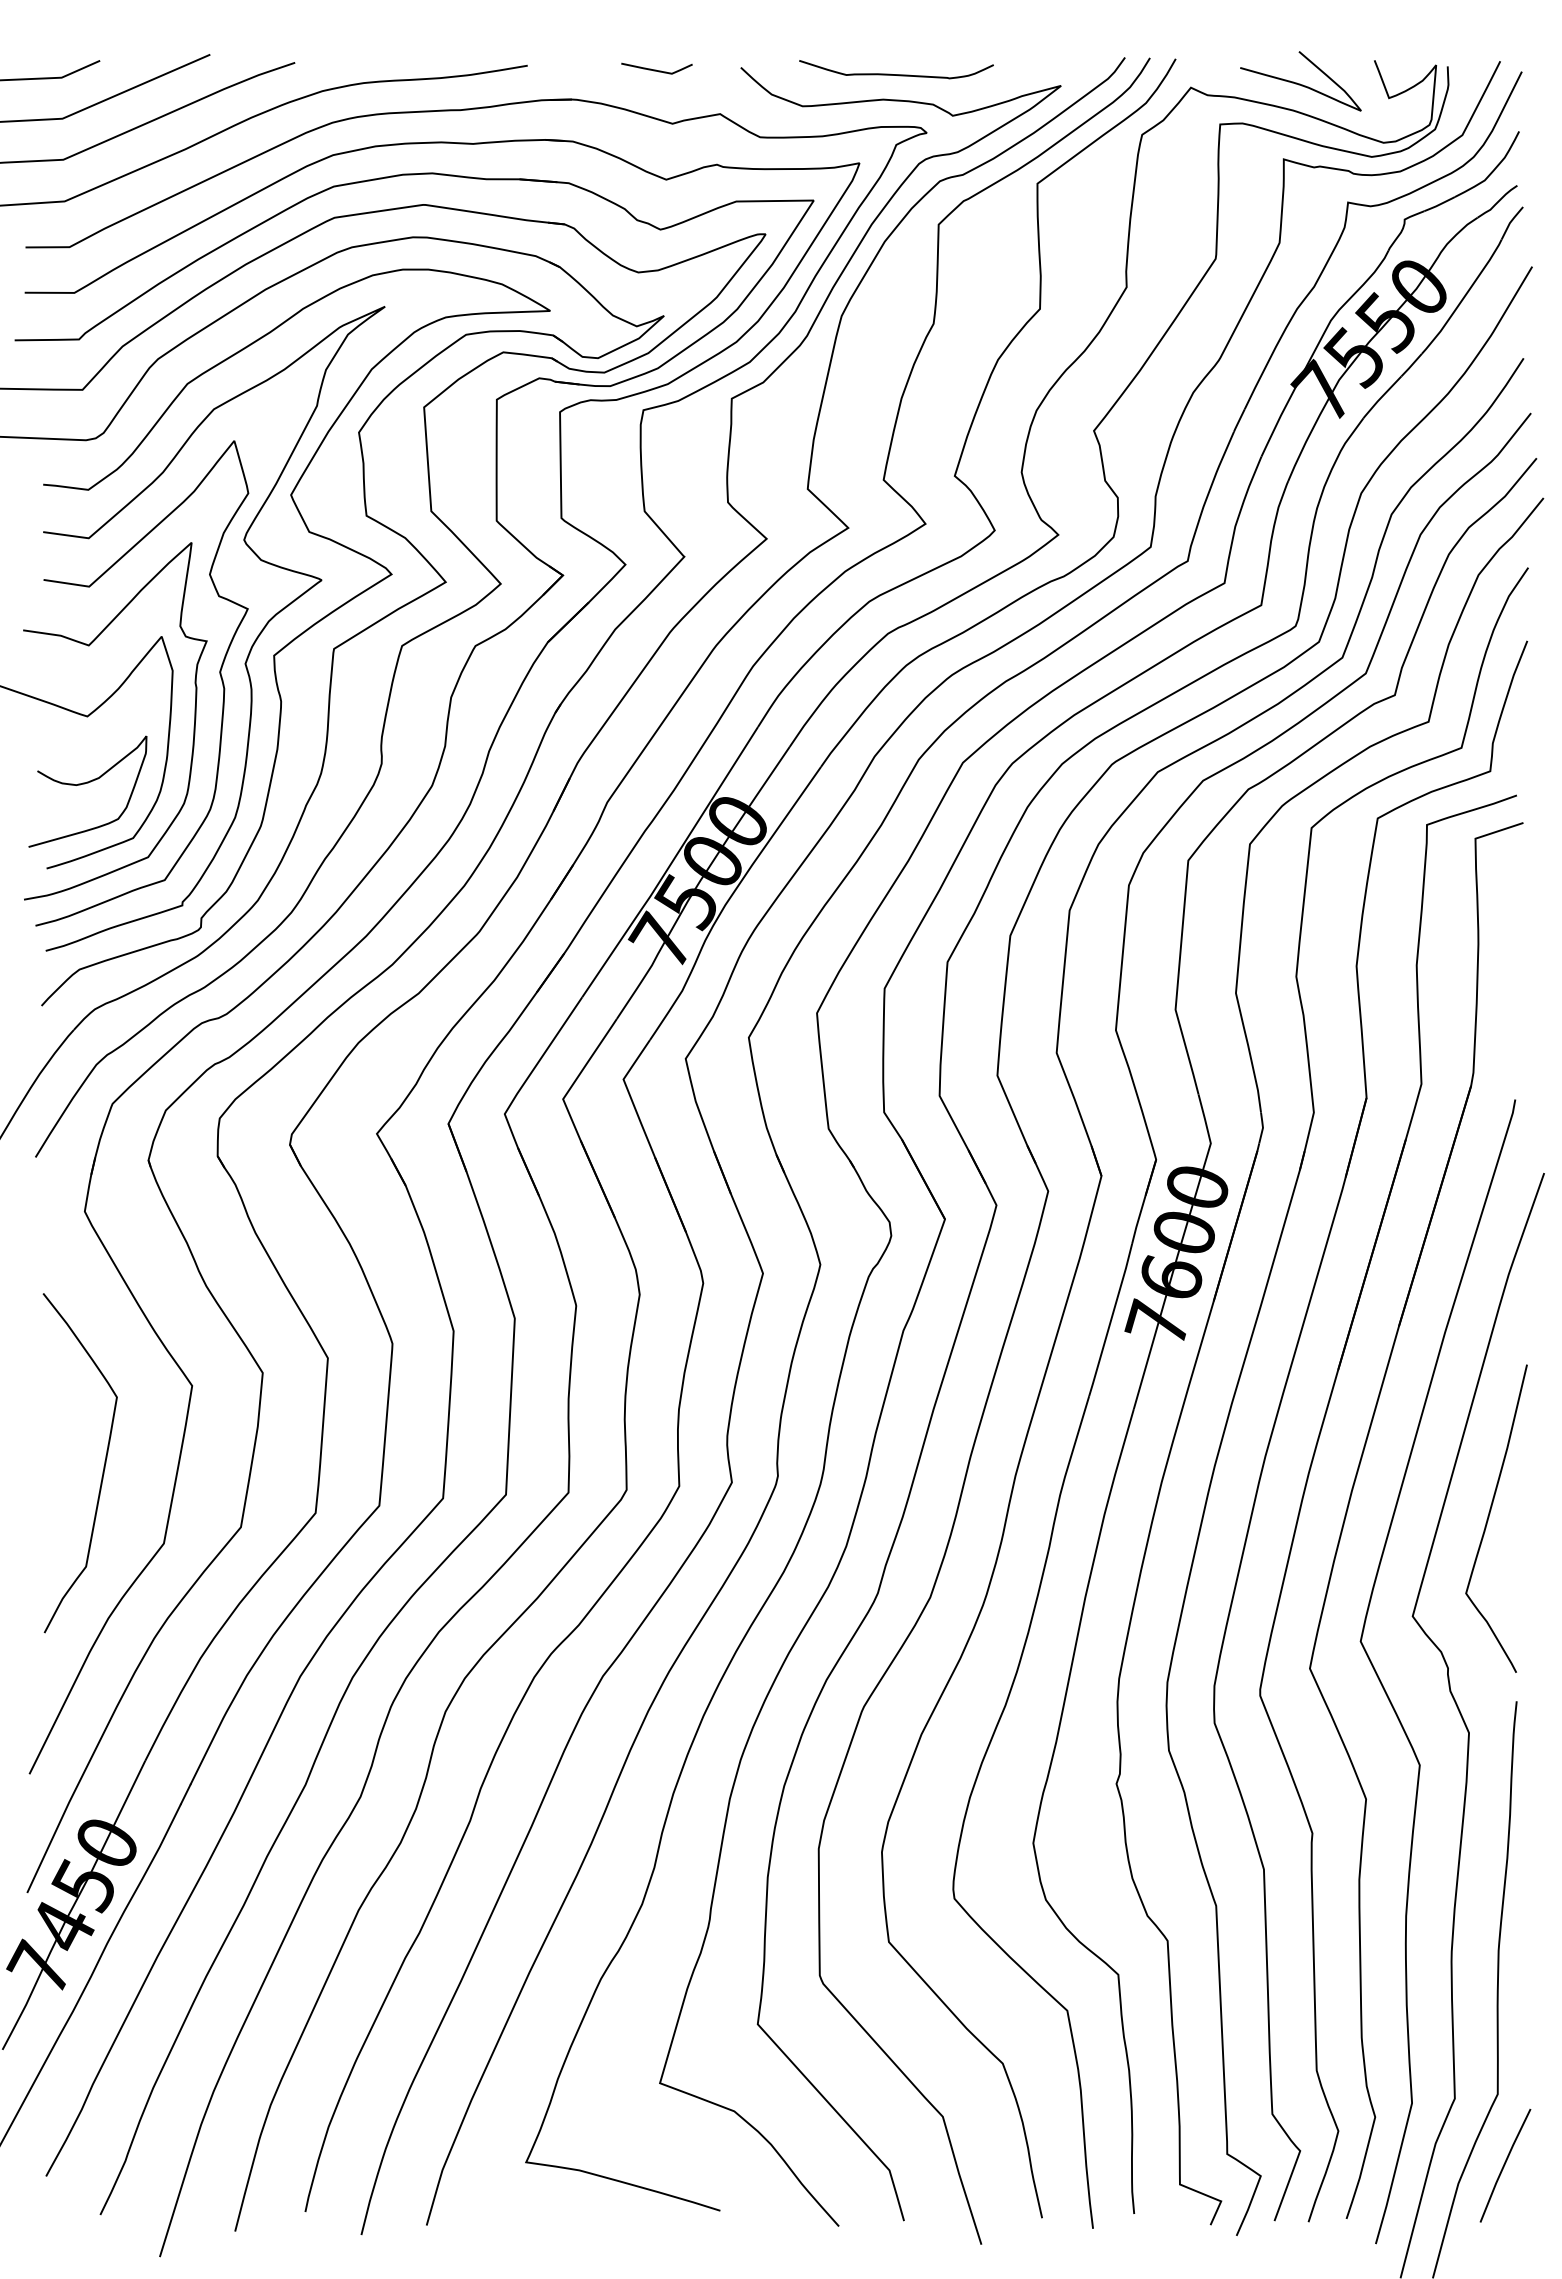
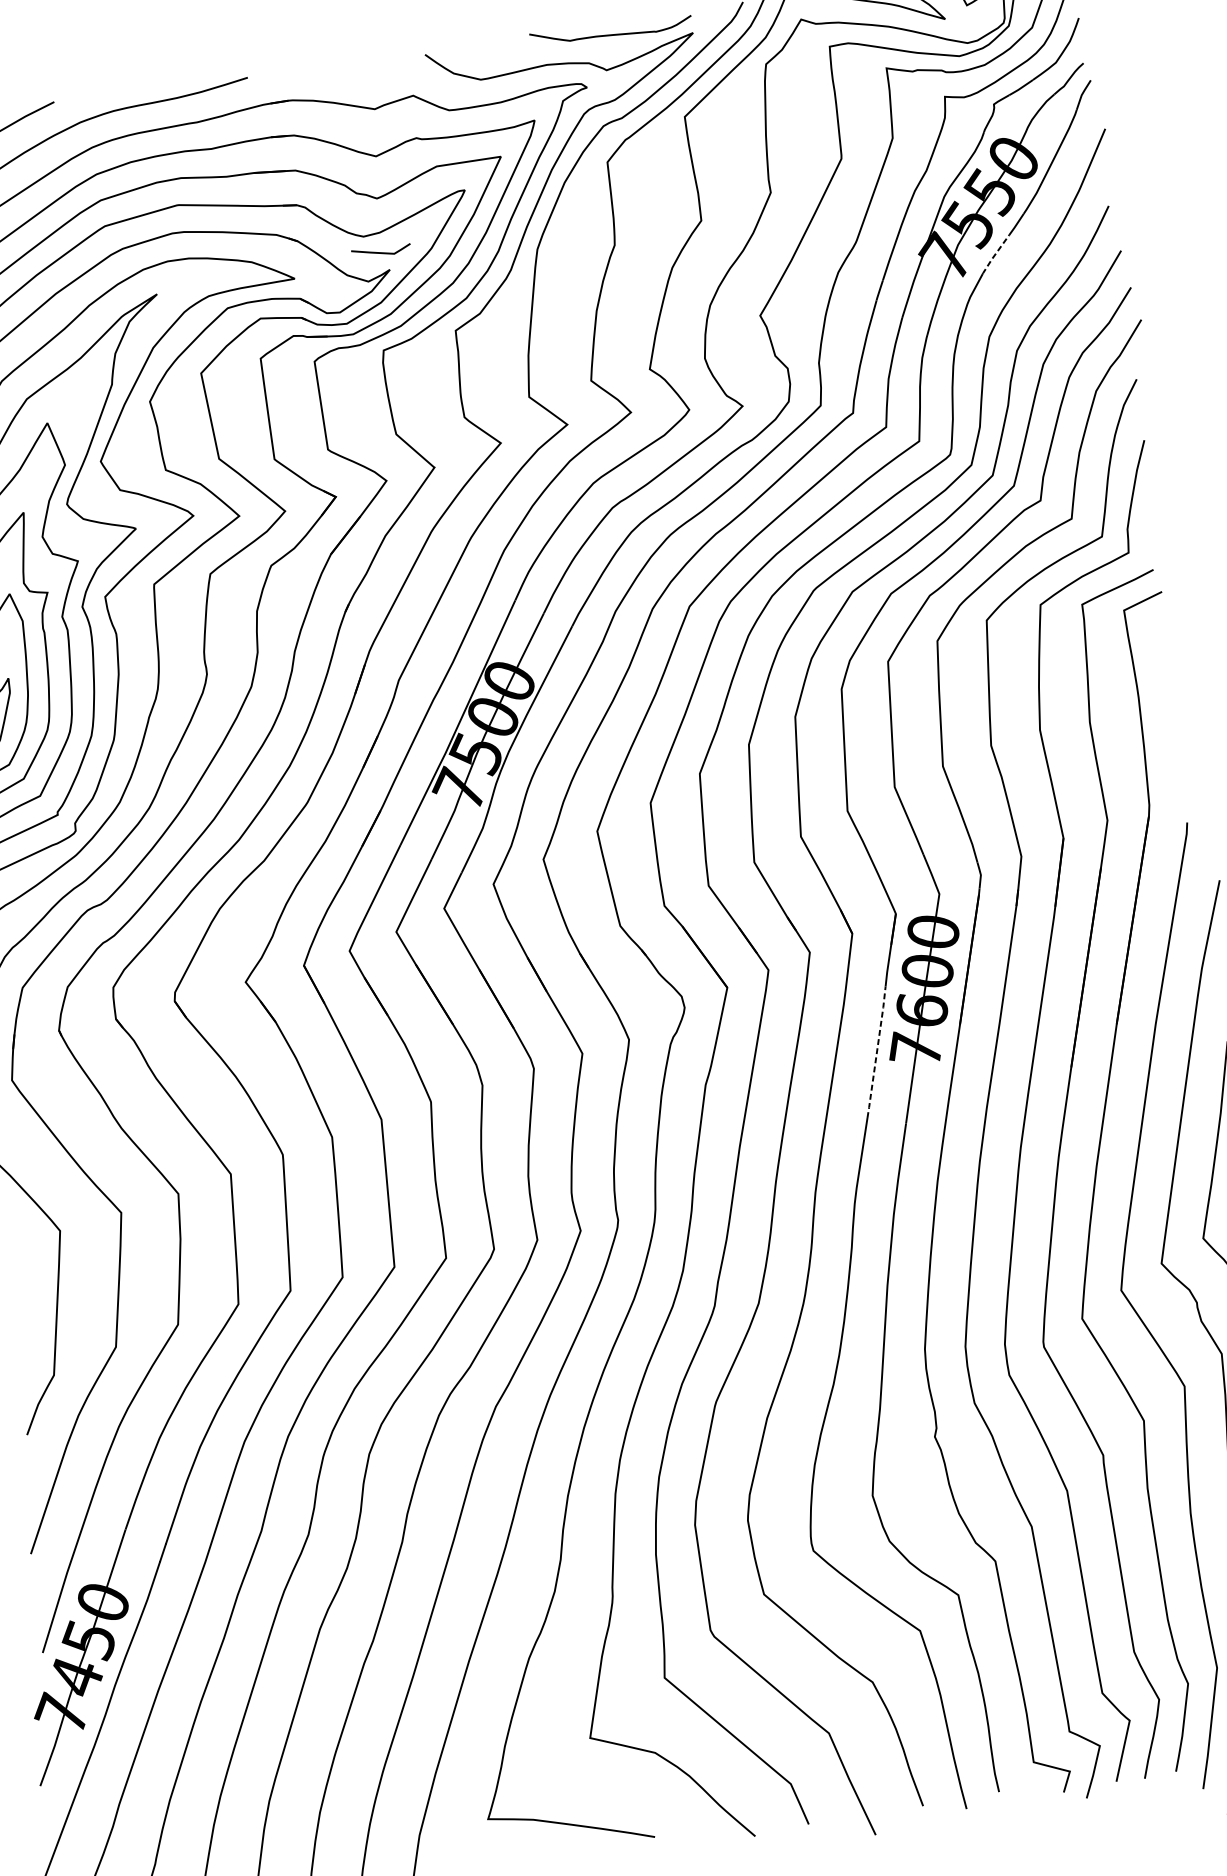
curve: (656, 69) -> (381, 252), moved
curve: (896, 74) -> (611, 34), moved
line: (1381, 397) -> (995, 254), solid -> dashed
line: (1111, 1319) -> (877, 1051), solid -> dashed

